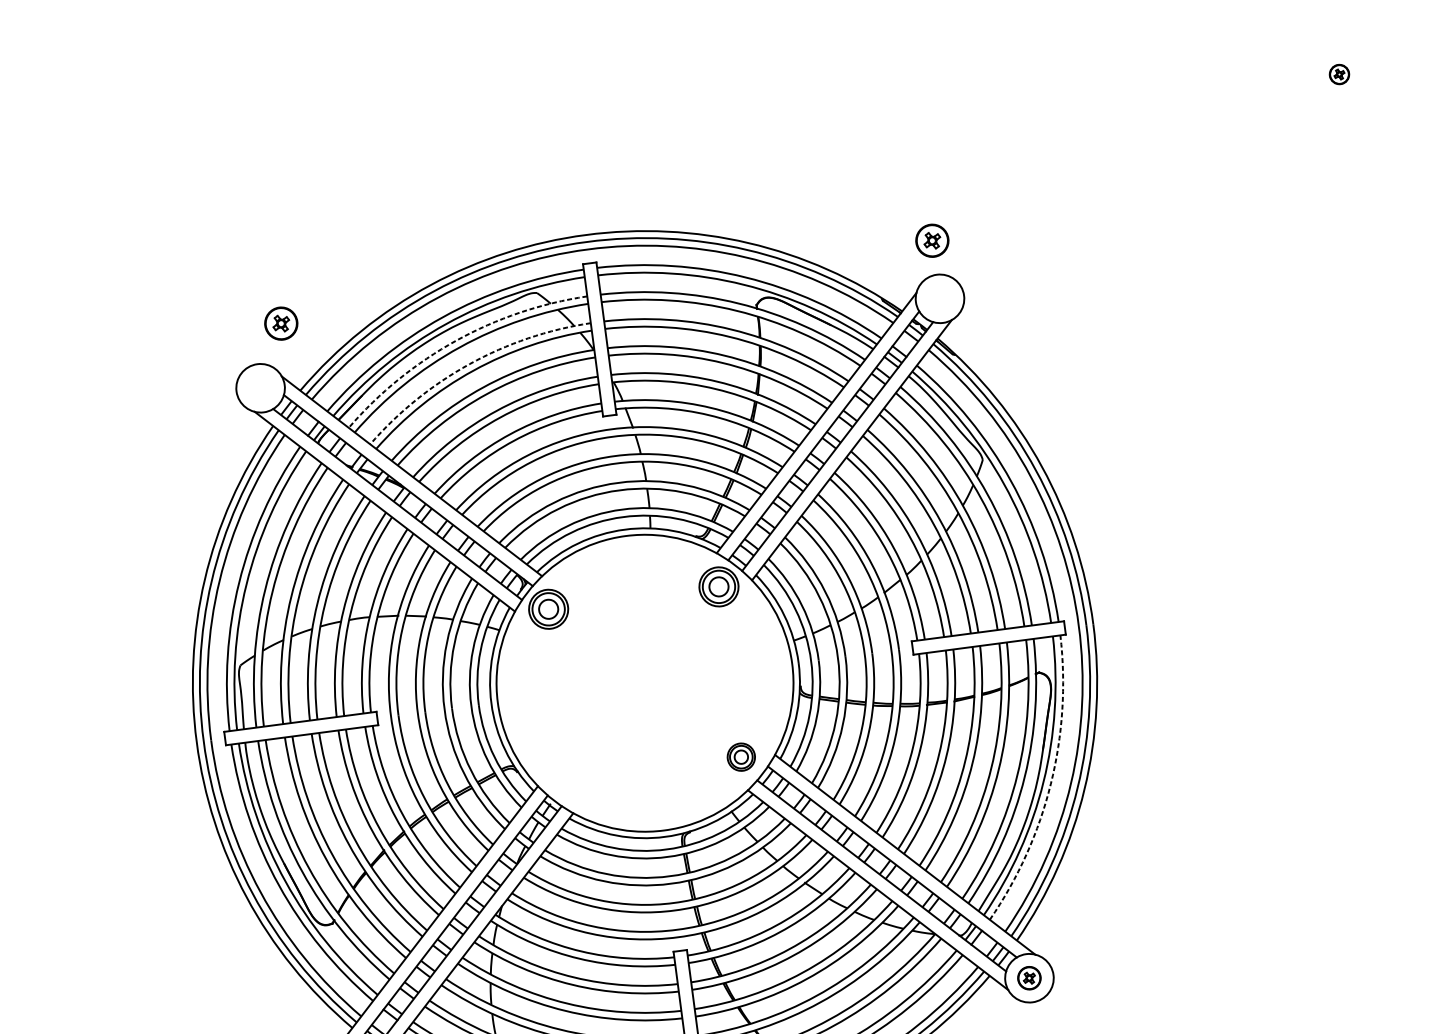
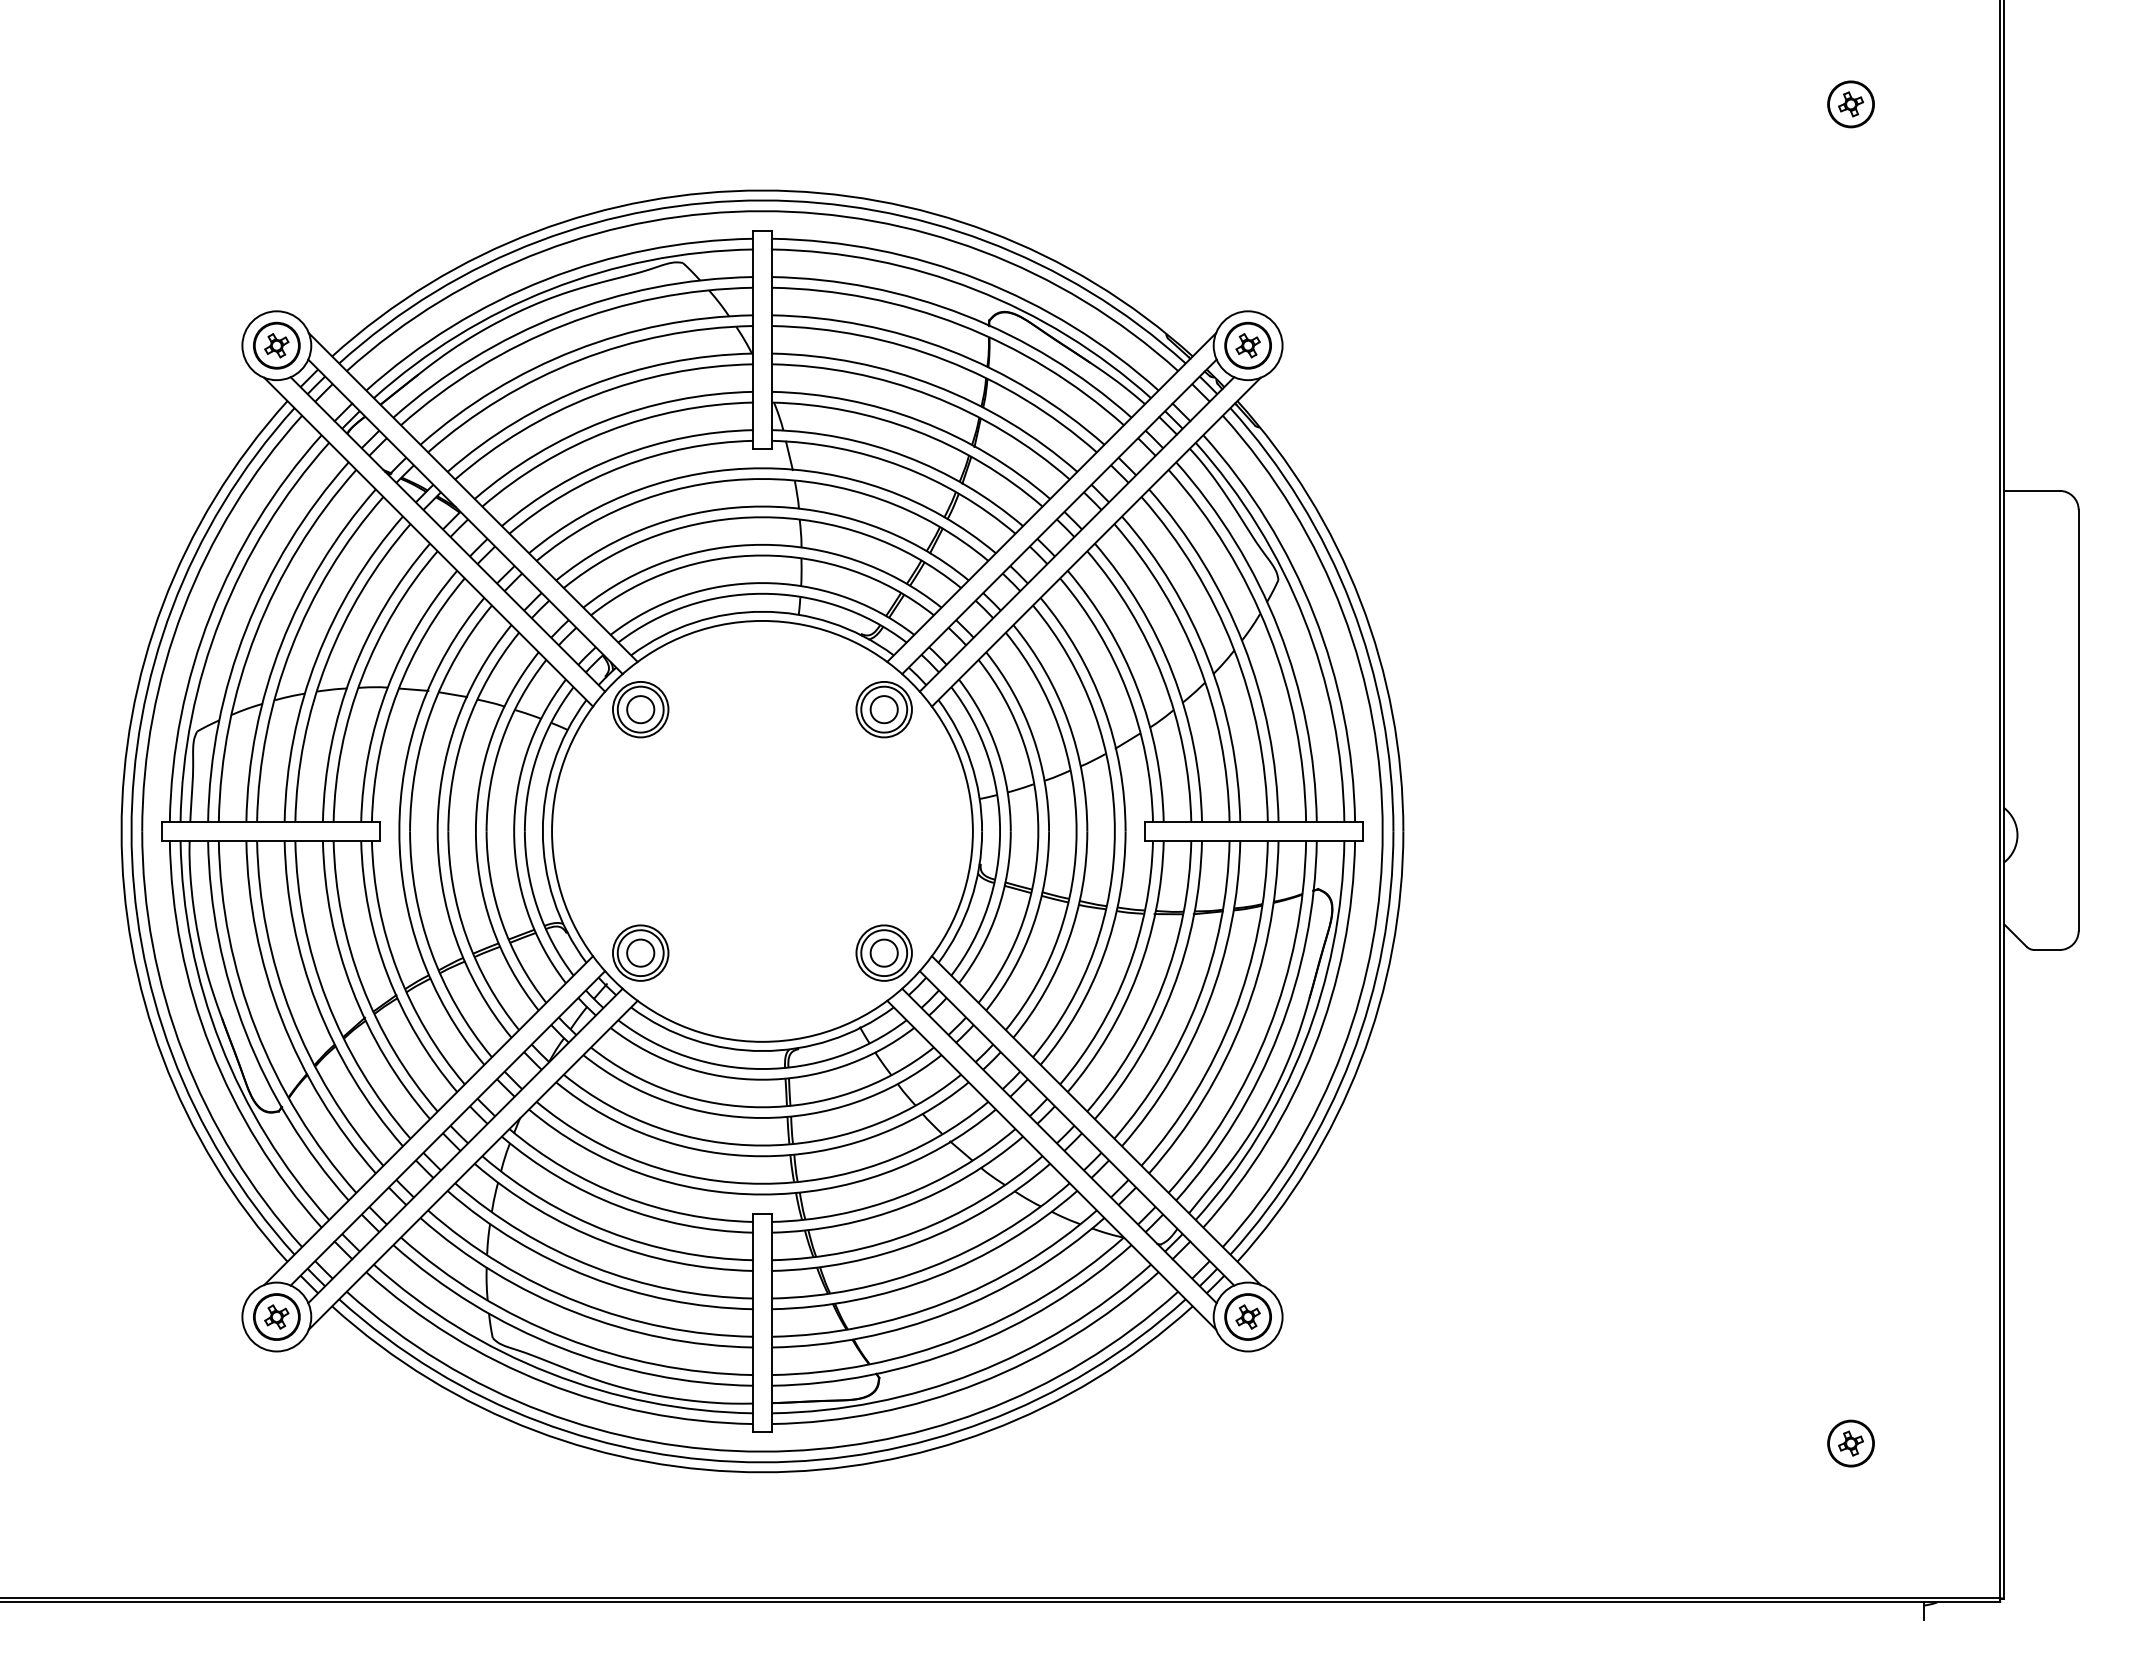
part: (1339, 74) -> (1850, 104), size x1.67
part: (931, 240) -> (1247, 345), moved
part: (281, 323) -> (276, 345), moved
arc: (456, 341) -> (560, 315), dashed -> solid
arc: (469, 364) -> (575, 350), dashed -> solid
part: (740, 756) -> (883, 952), size x1.43
part: (570, 779) -> (640, 952), added
arc: (1051, 784) -> (1314, 1048), dashed -> solid
part: (1028, 977) -> (1247, 1316), size x1.43

